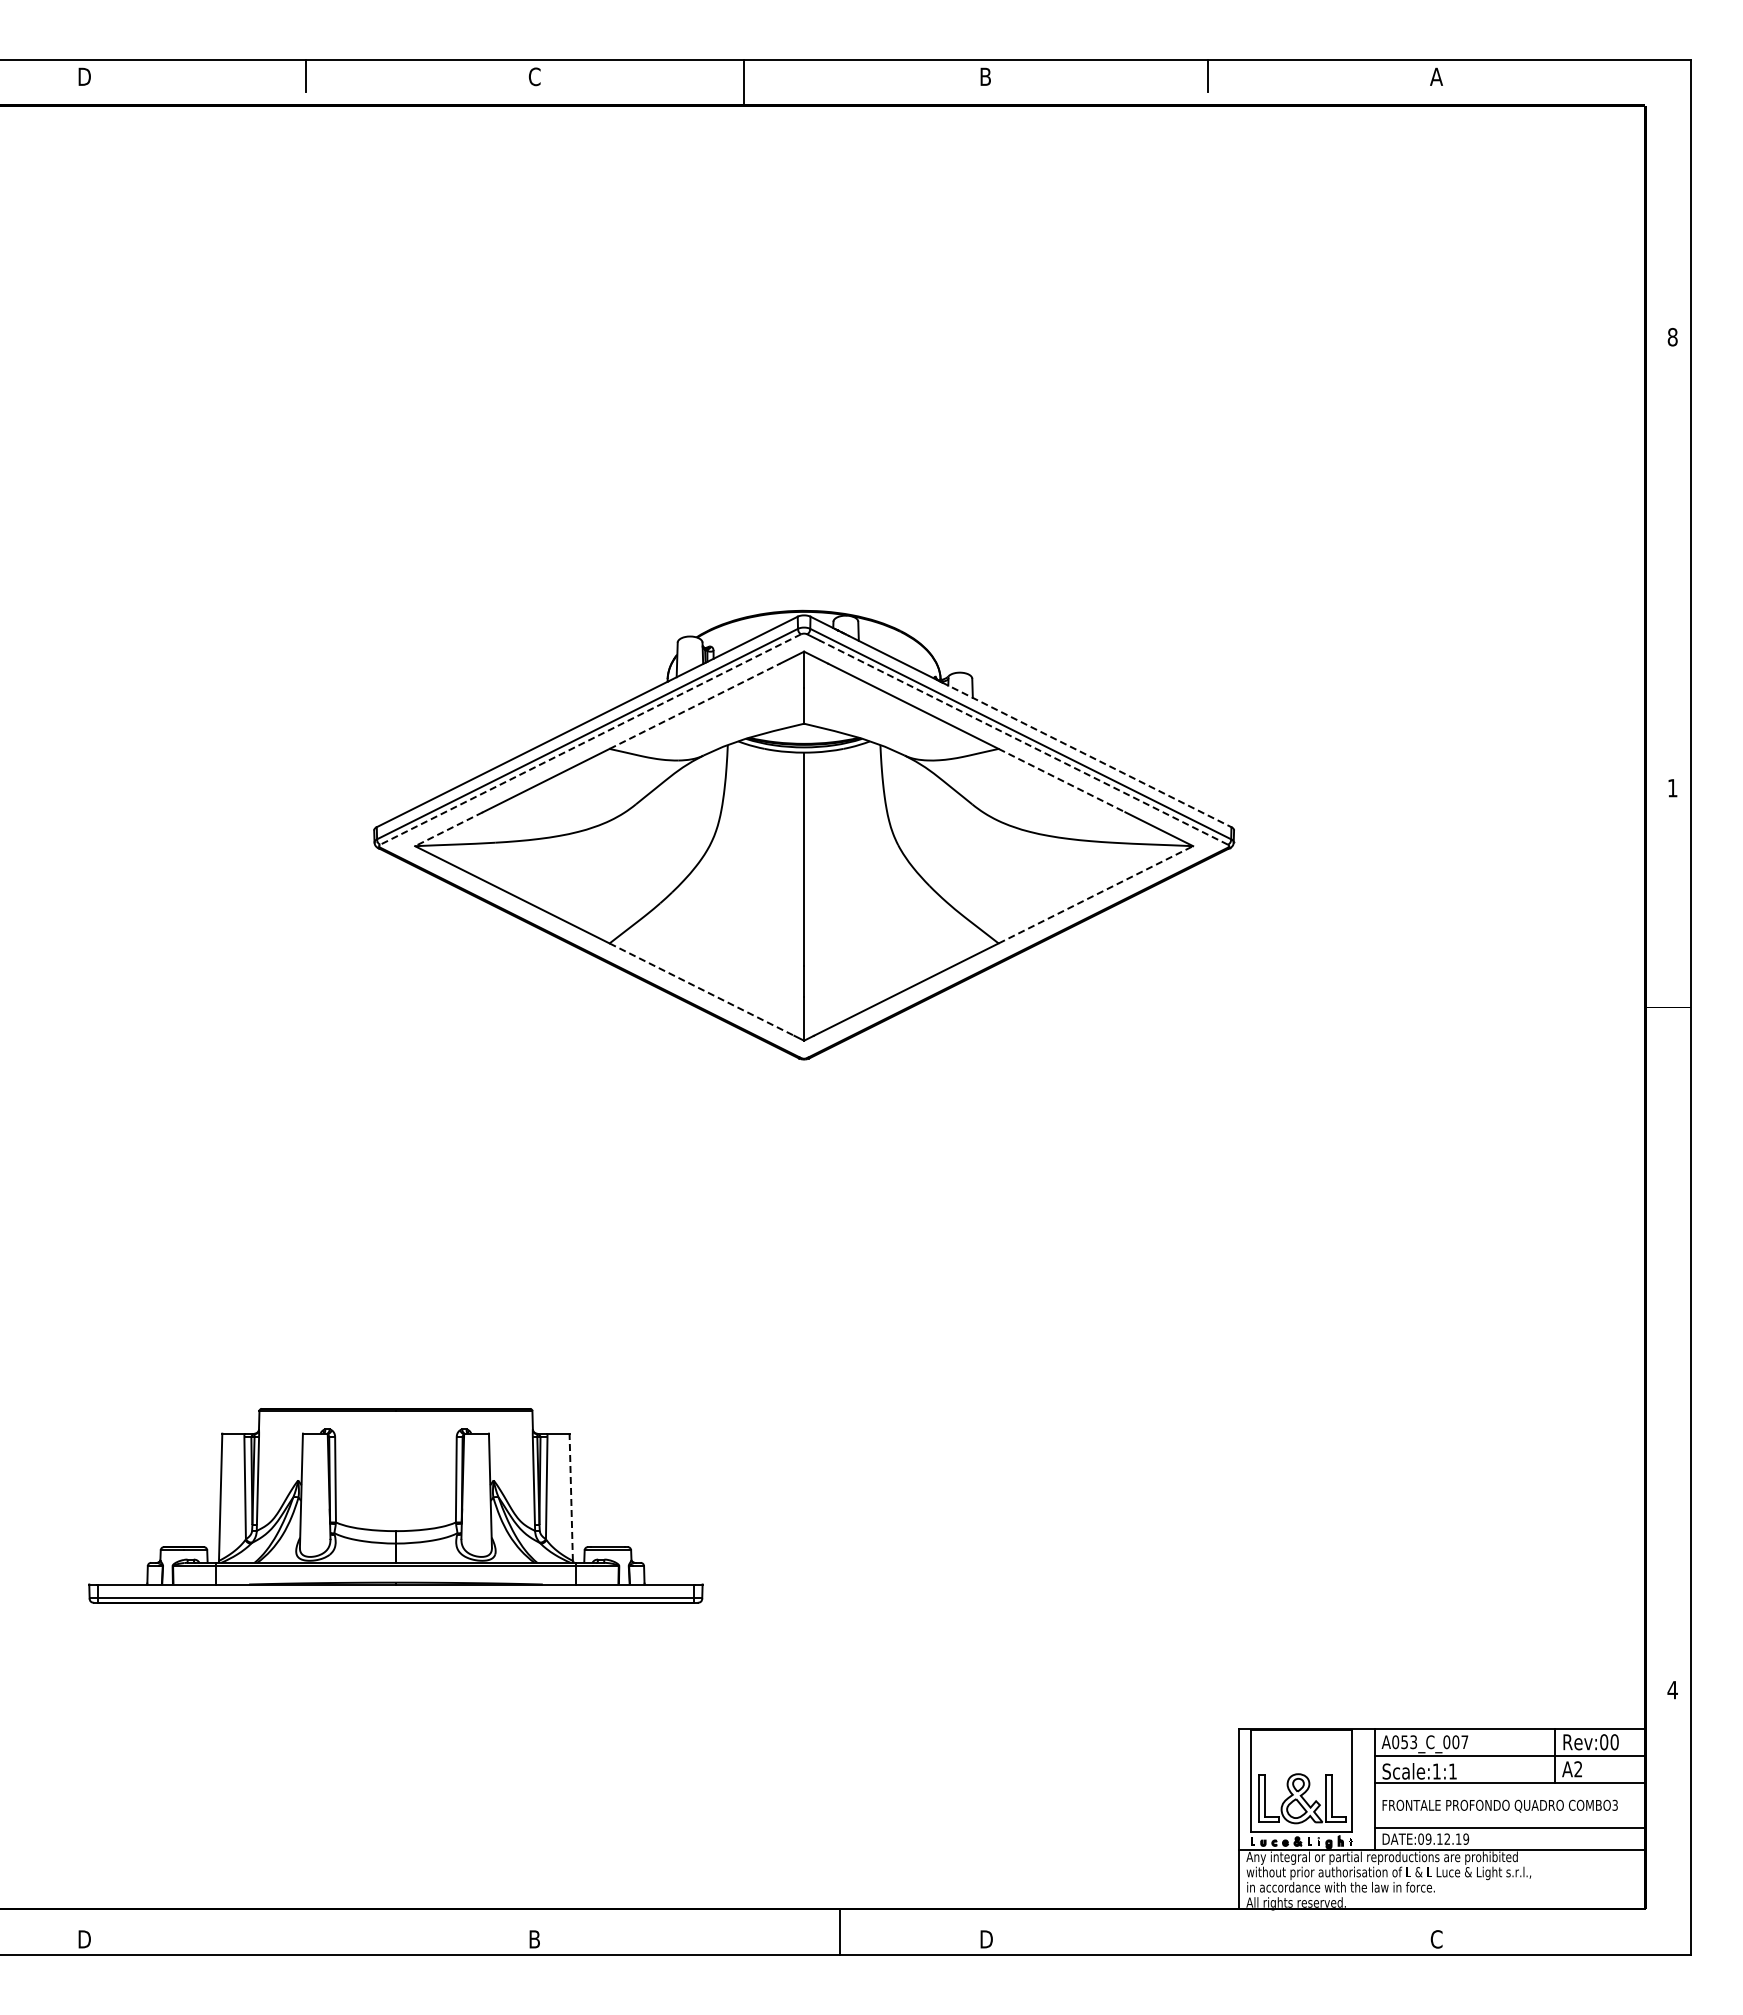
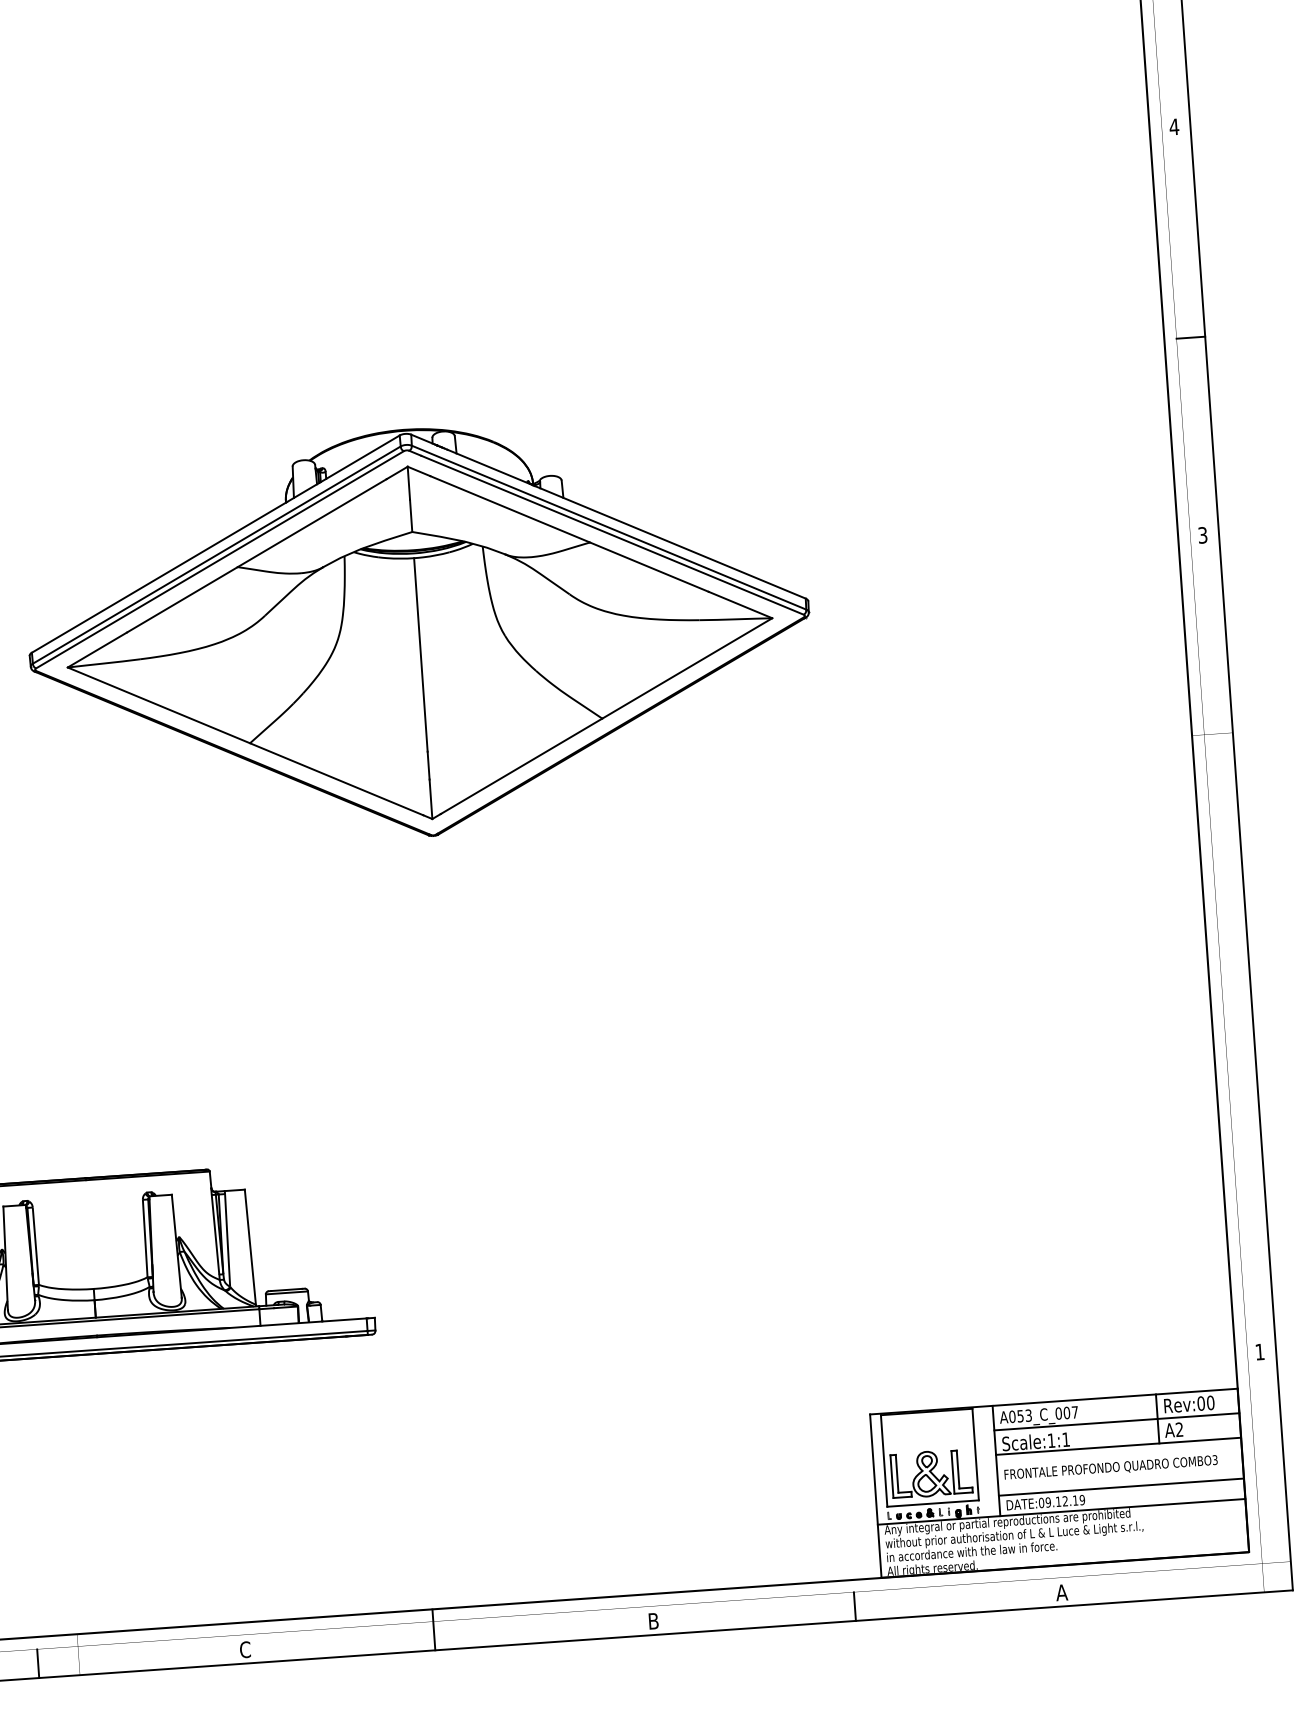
text: (1672, 336) -> (1174, 126), 8 -> 4
line: (1674, 570) -> (1190, 338), added
line: (695, 706) -> (312, 523), dashed -> solid
line: (590, 739) -> (219, 559), dashed -> solid
line: (1023, 742) -> (612, 535), dashed -> solid
line: (1086, 754) -> (669, 541), dashed -> solid
line: (1062, 780) -> (649, 567), dashed -> solid
text: (1672, 787) -> (1202, 534), 1 -> 3
line: (448, 829) -> (96, 650), dashed -> solid
line: (1095, 894) -> (686, 668), dashed -> solid
line: (702, 989) -> (337, 779), dashed -> solid
line: (571, 1497) -> (250, 1247), dashed -> solid
text: (1672, 1690) -> (1259, 1352), 4 -> 1
line: (839, 1931) -> (433, 1629), moved
line: (306, 1938) -> (38, 1663), added
line: (1208, 1938) -> (855, 1606), added
text: (534, 1939) -> (245, 1649), B -> C
text: (987, 1939) -> (655, 1621), D -> B
text: (1436, 1939) -> (1061, 1592), C -> A

